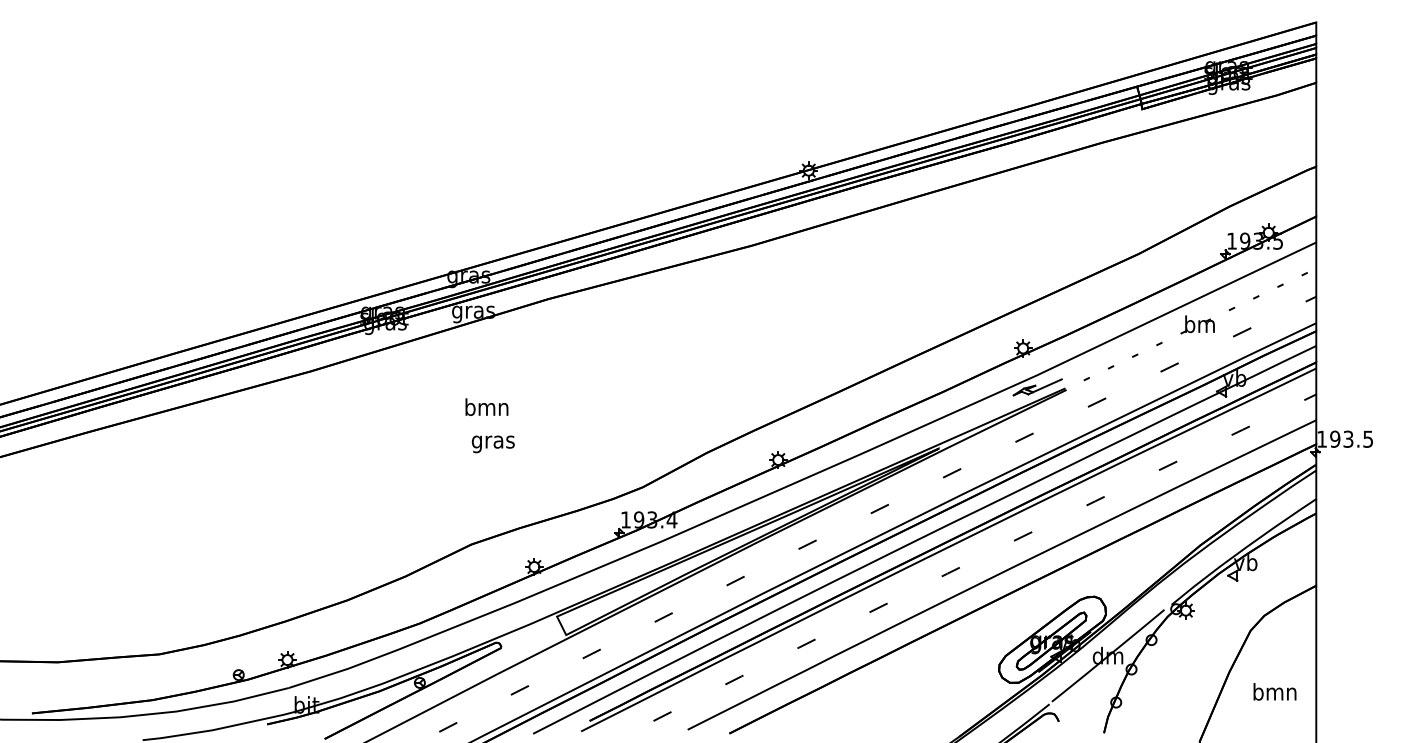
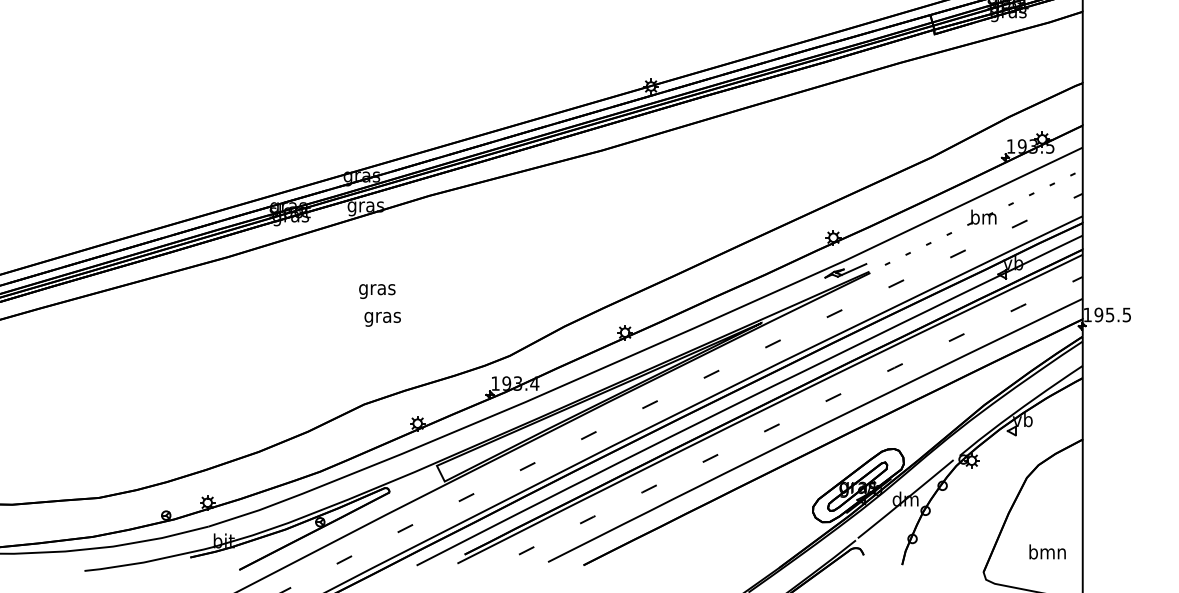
text: (486, 409) -> (376, 289), bmn -> gras
text: (1348, 438) -> (1110, 314), 193.5 -> 195.5
text: (1274, 691) -> (1047, 551), moved

